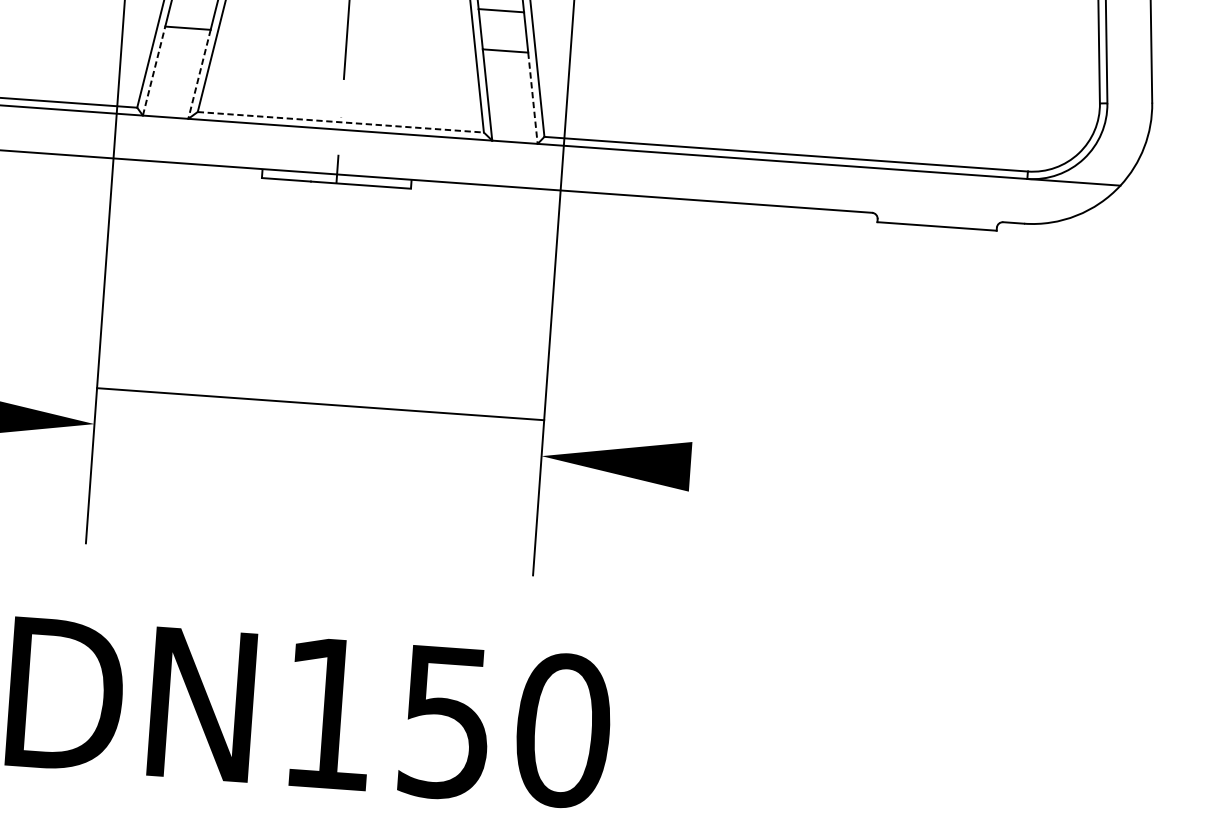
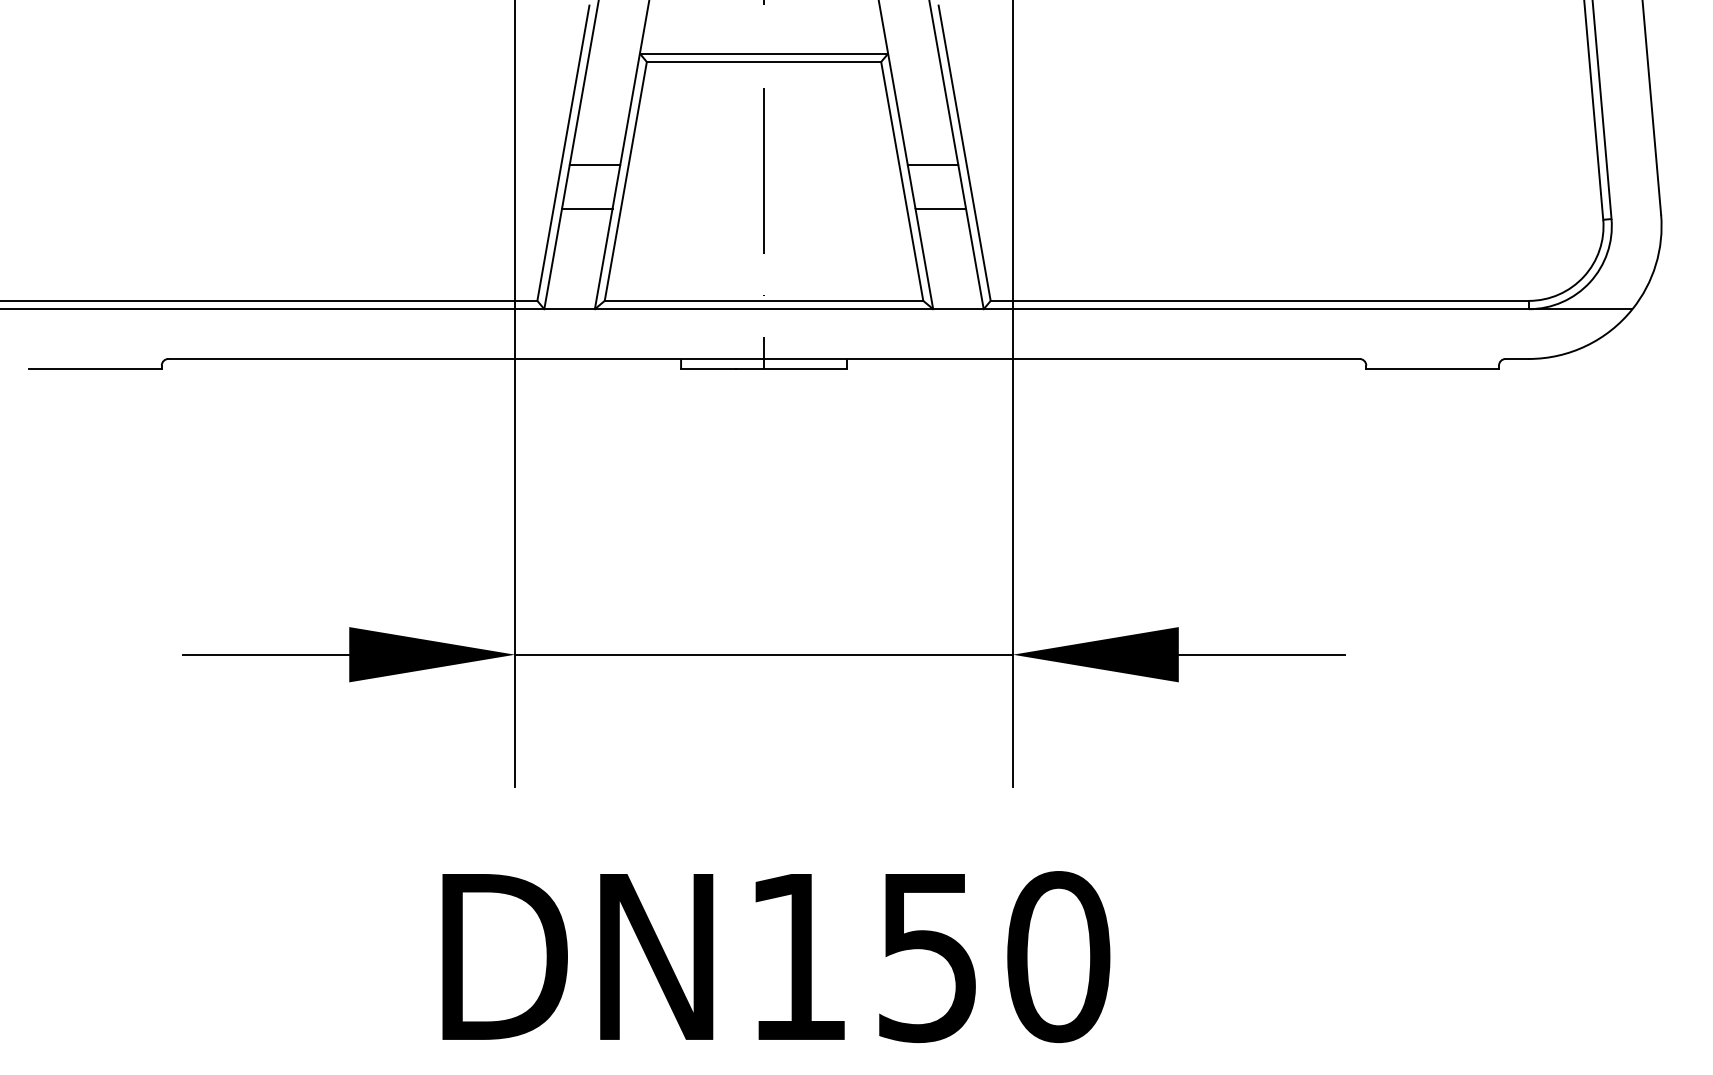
line: (154, 71) -> (553, 259), dashed -> solid
line: (199, 74) -> (603, 259), dashed -> solid
line: (532, 98) -> (974, 259), dashed -> solid
line: (341, 121) -> (764, 300), dashed -> solid
line: (320, 403) -> (763, 654), moved
line: (764, 471) -> (1261, 654), added

